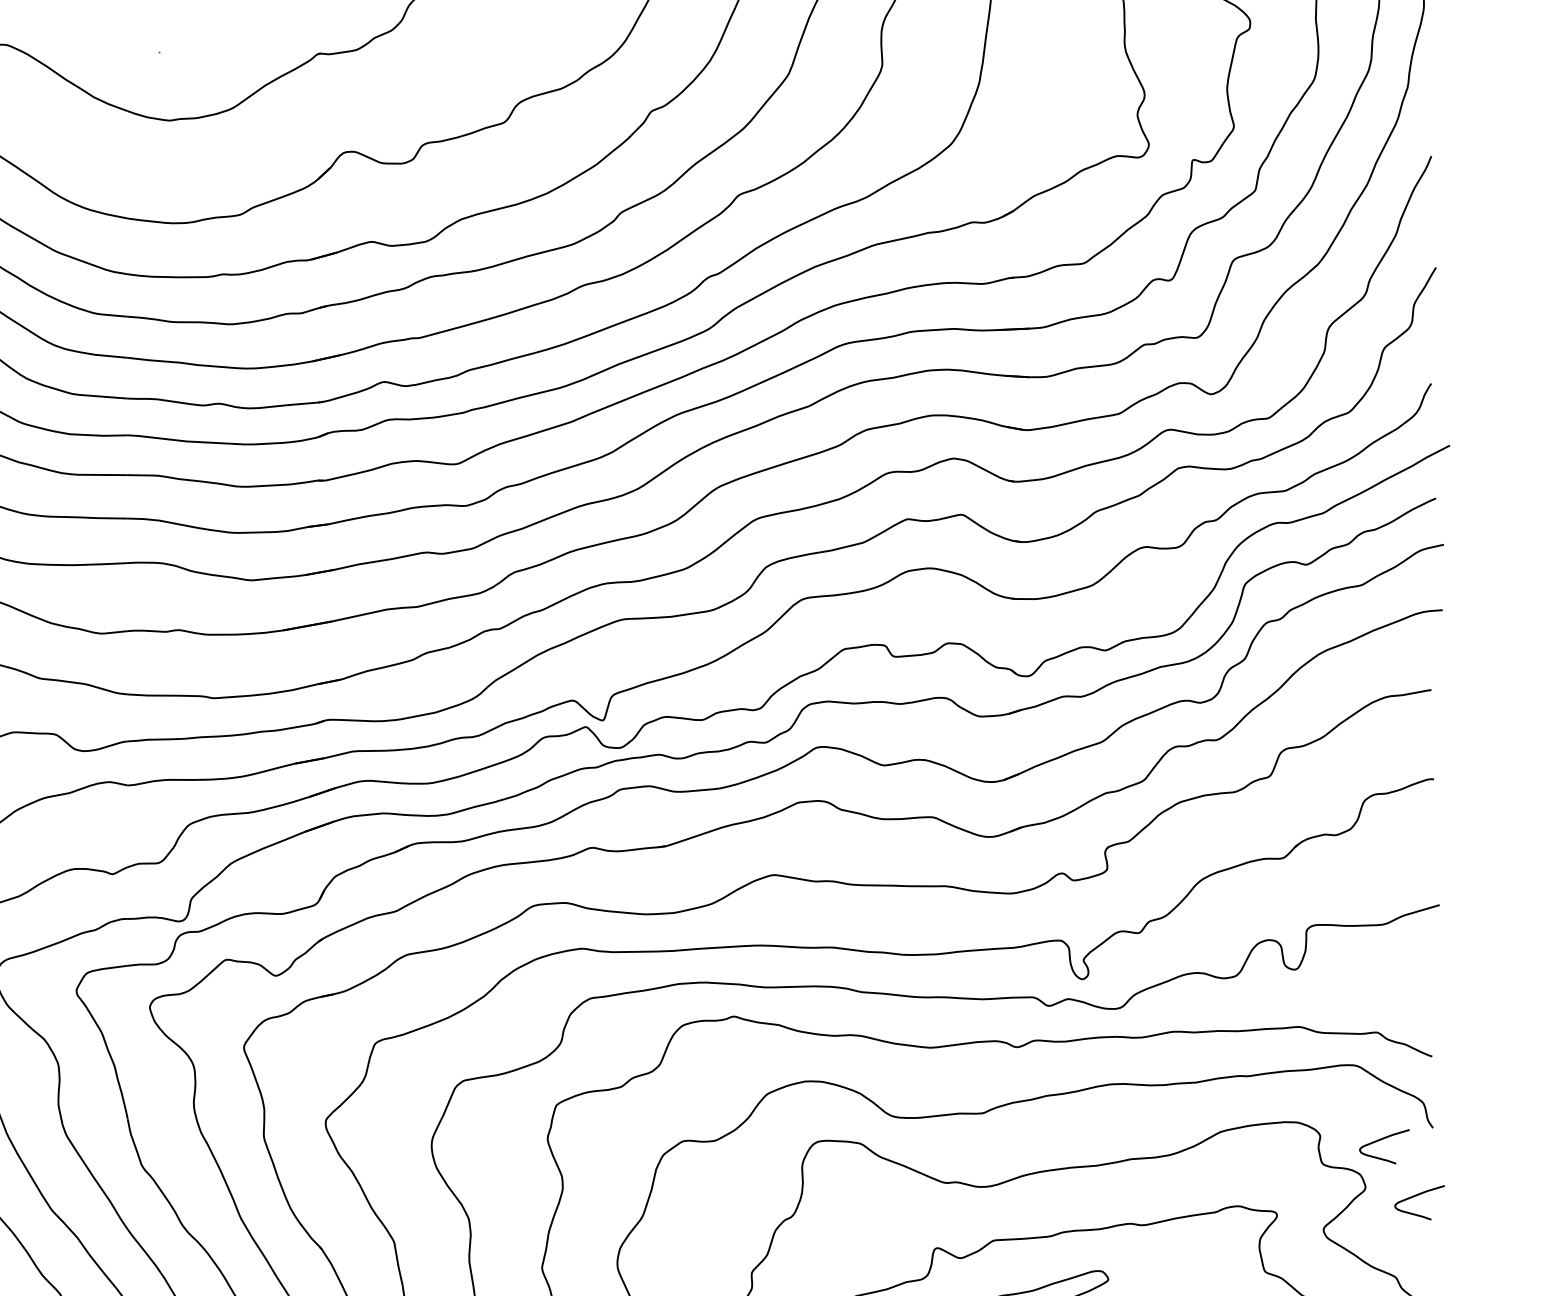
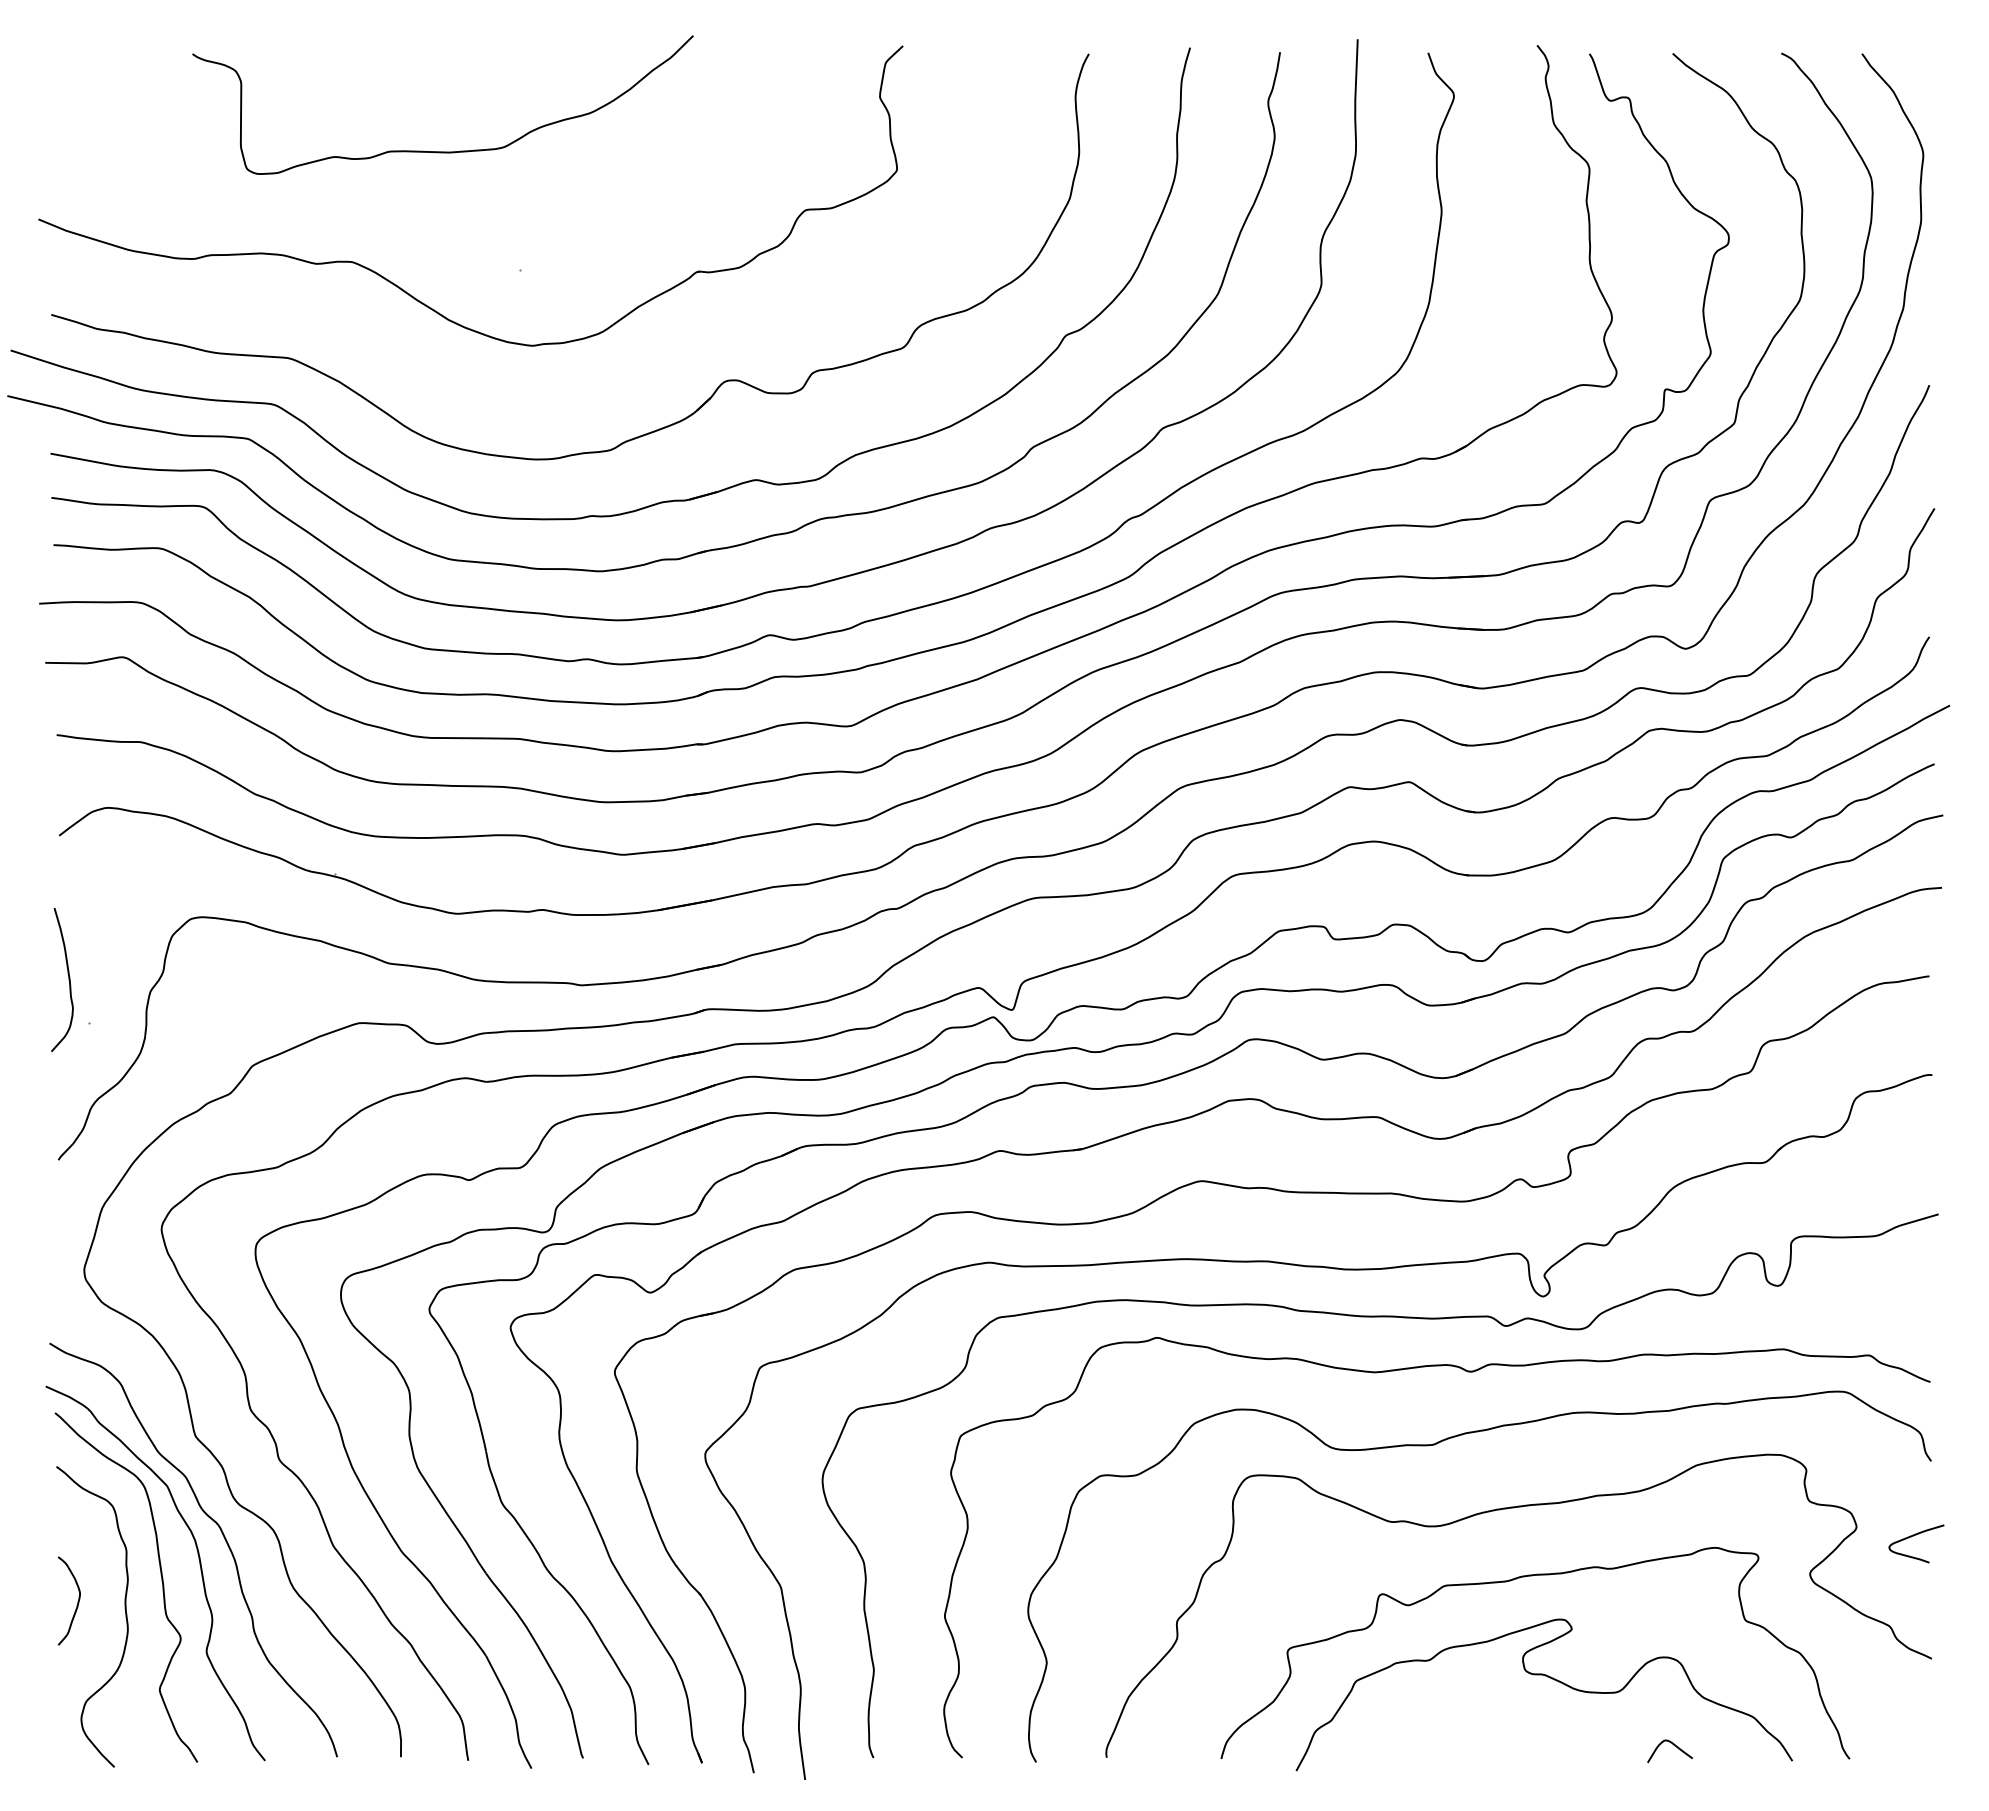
curve: (1381, 1140) -> (1874, 1474), removed

